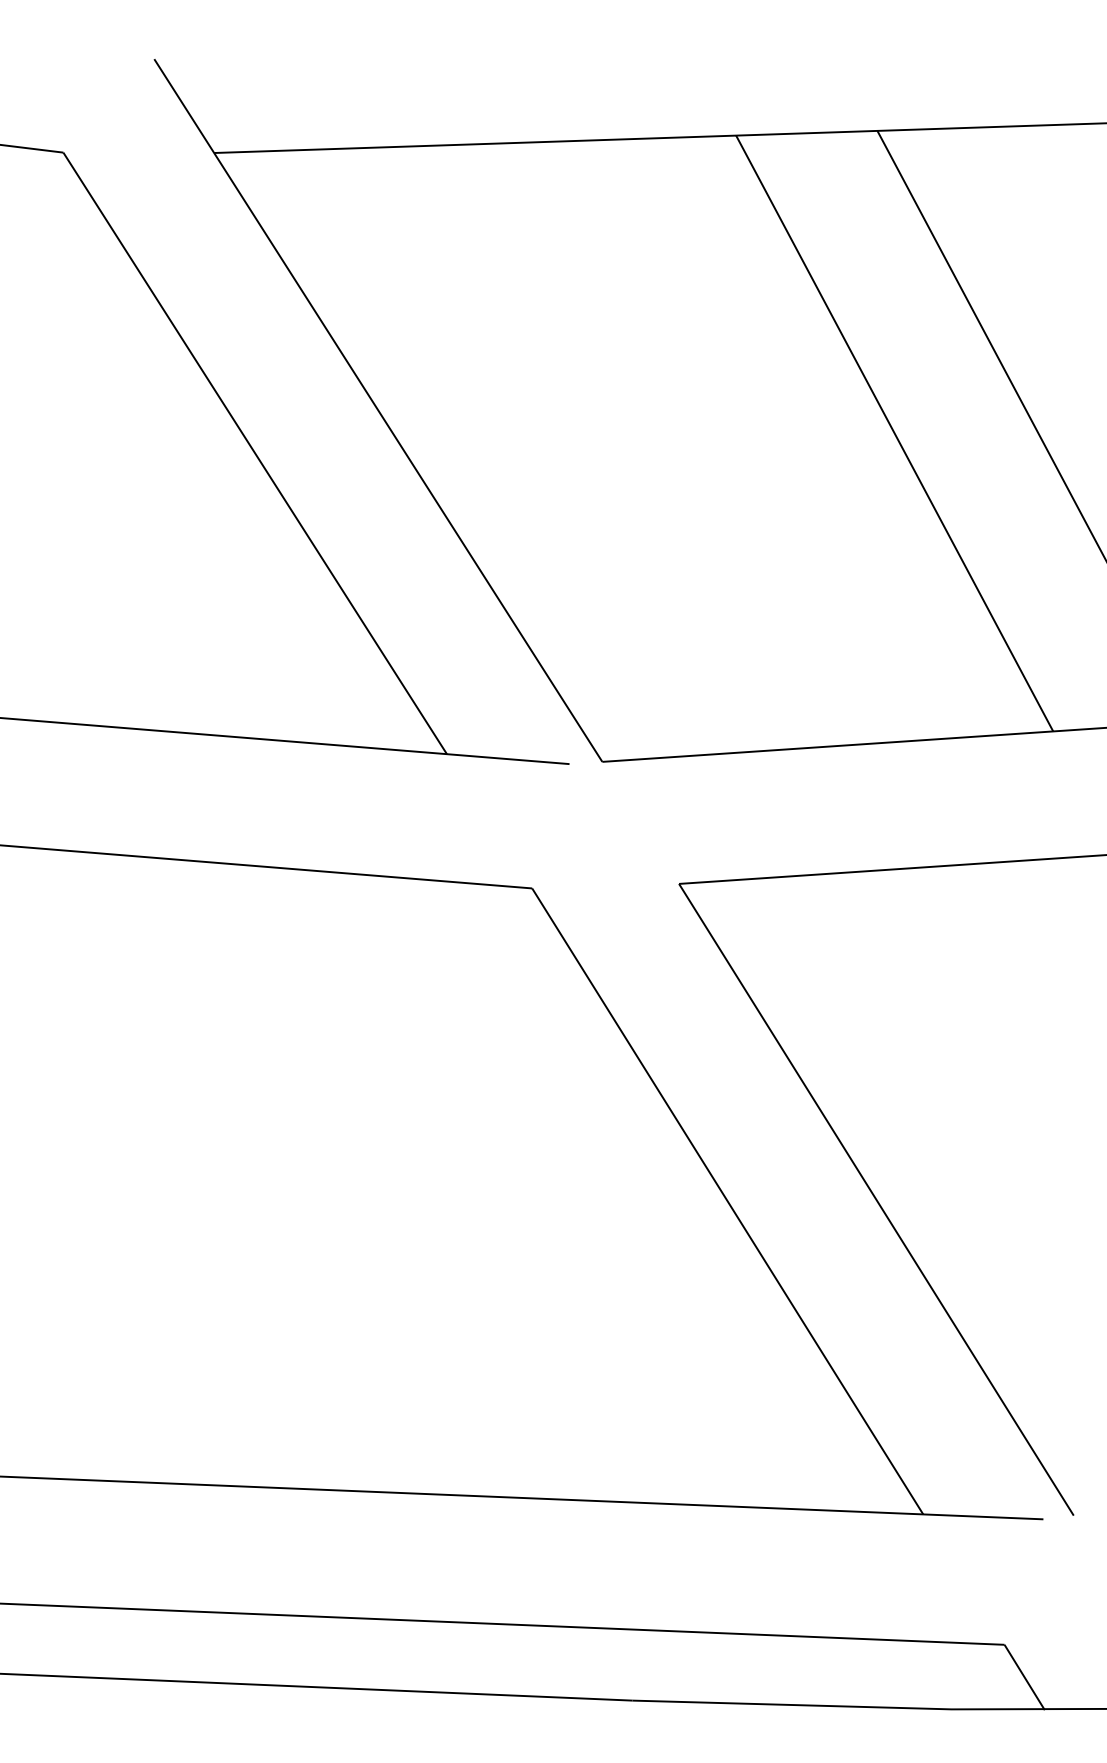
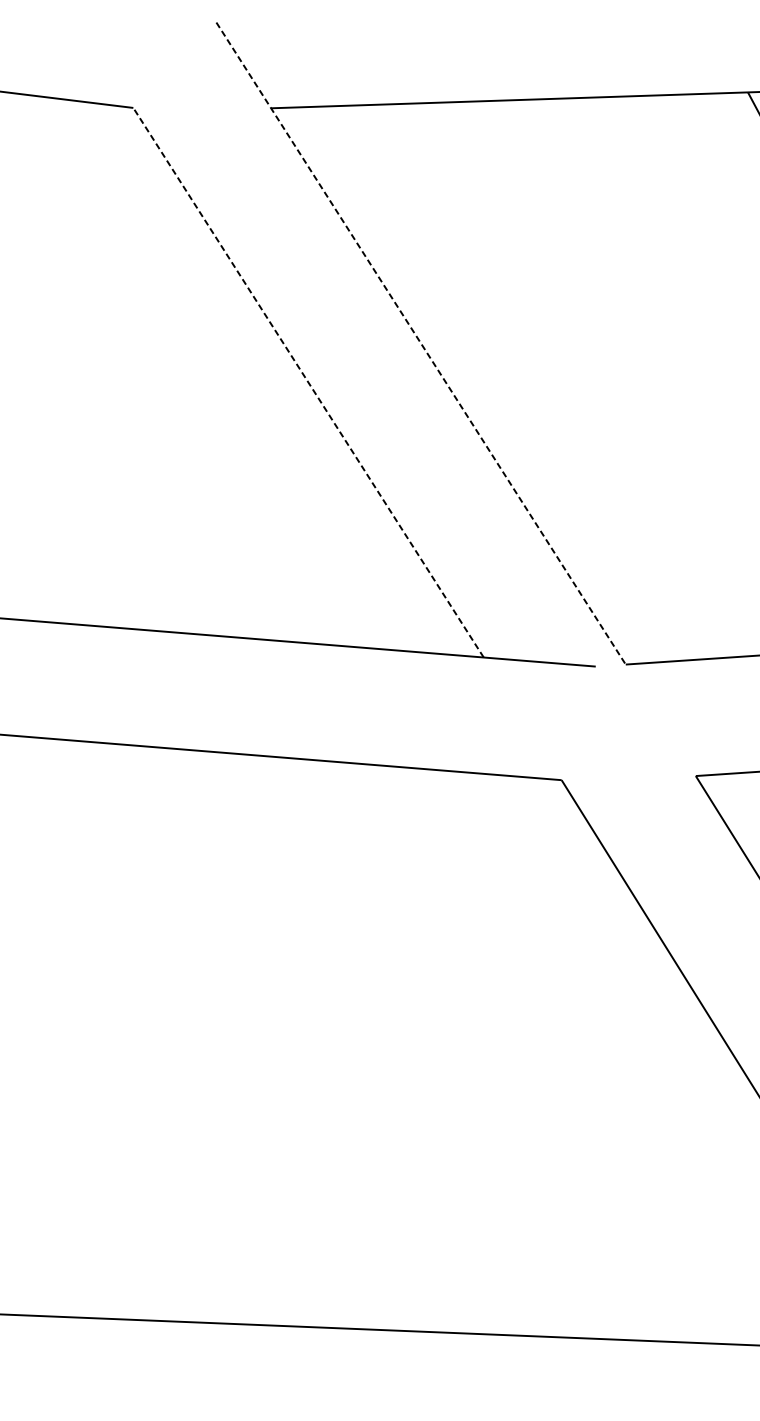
line: (378, 410) -> (421, 343), solid -> dashed
line: (255, 453) -> (308, 382), solid -> dashed

